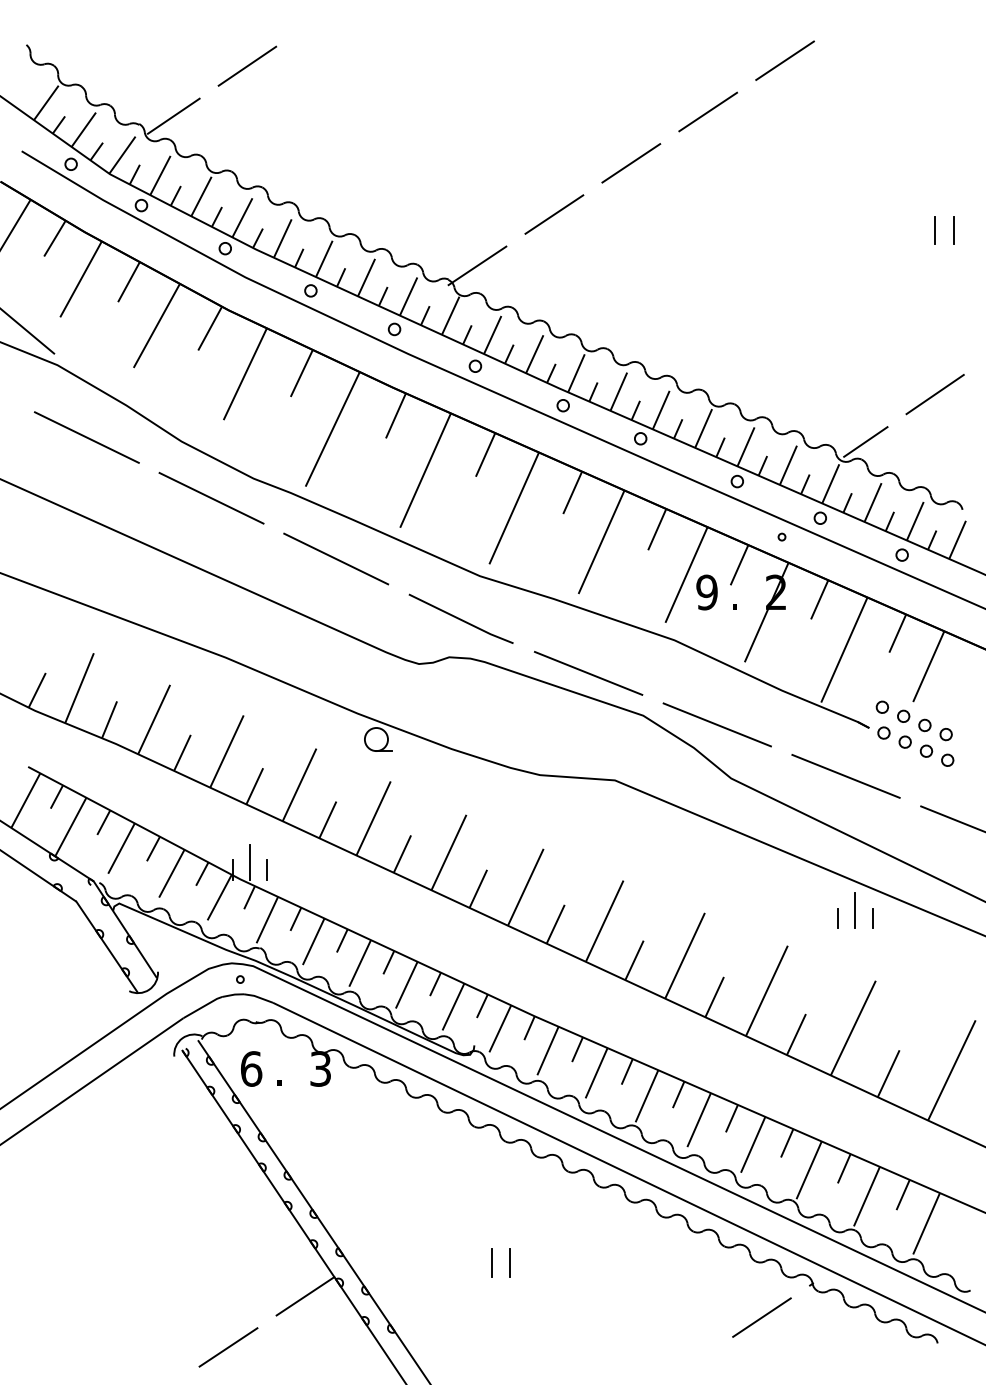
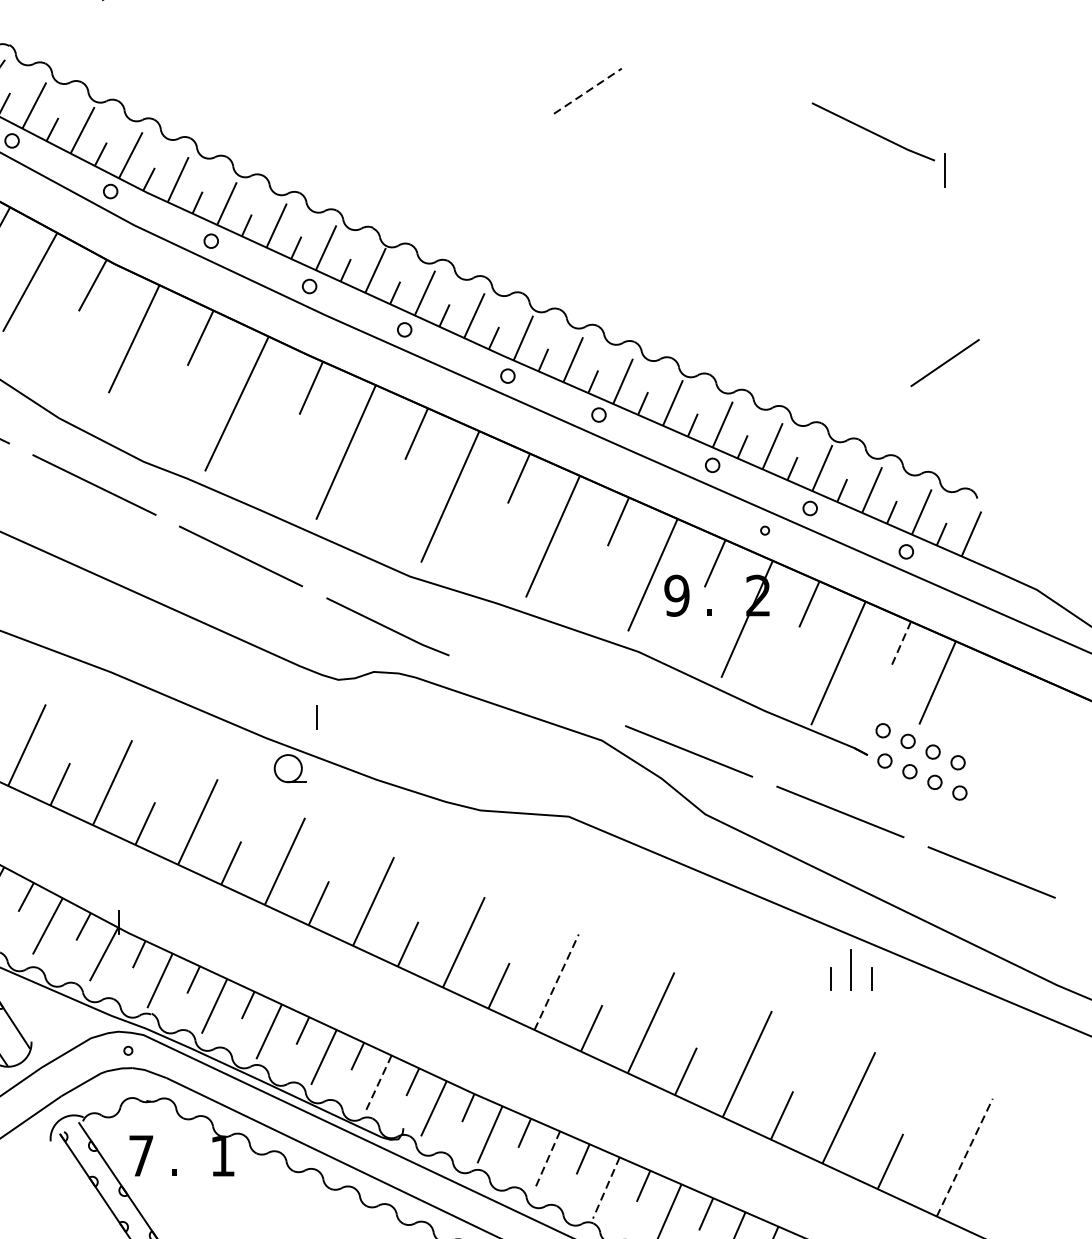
line: (708, 111) -> (678, 30), removed
line: (173, 115) -> (49, 35), removed
line: (631, 163) -> (588, 91), solid -> dashed
line: (873, 197) -> (872, 131), added
line: (554, 214) -> (497, 151), removed
line: (953, 230) -> (966, 170), removed
line: (477, 265) -> (407, 211), removed
line: (865, 441) -> (863, 418), removed
line: (897, 633) -> (900, 643), solid -> dashed
line: (588, 672) -> (537, 689), removed
line: (249, 862) -> (139, 913), removed
line: (266, 869) -> (316, 716), moved
line: (604, 921) -> (556, 982), solid -> dashed
line: (453, 1006) -> (378, 1082), solid -> dashed
text: (251, 1068) -> (141, 1155), 6 -> 7
text: (320, 1068) -> (222, 1155), 3 -> 1
line: (952, 1070) -> (965, 1157), solid -> dashed
line: (596, 1073) -> (547, 1161), solid -> dashed
line: (646, 1096) -> (605, 1188), solid -> dashed

